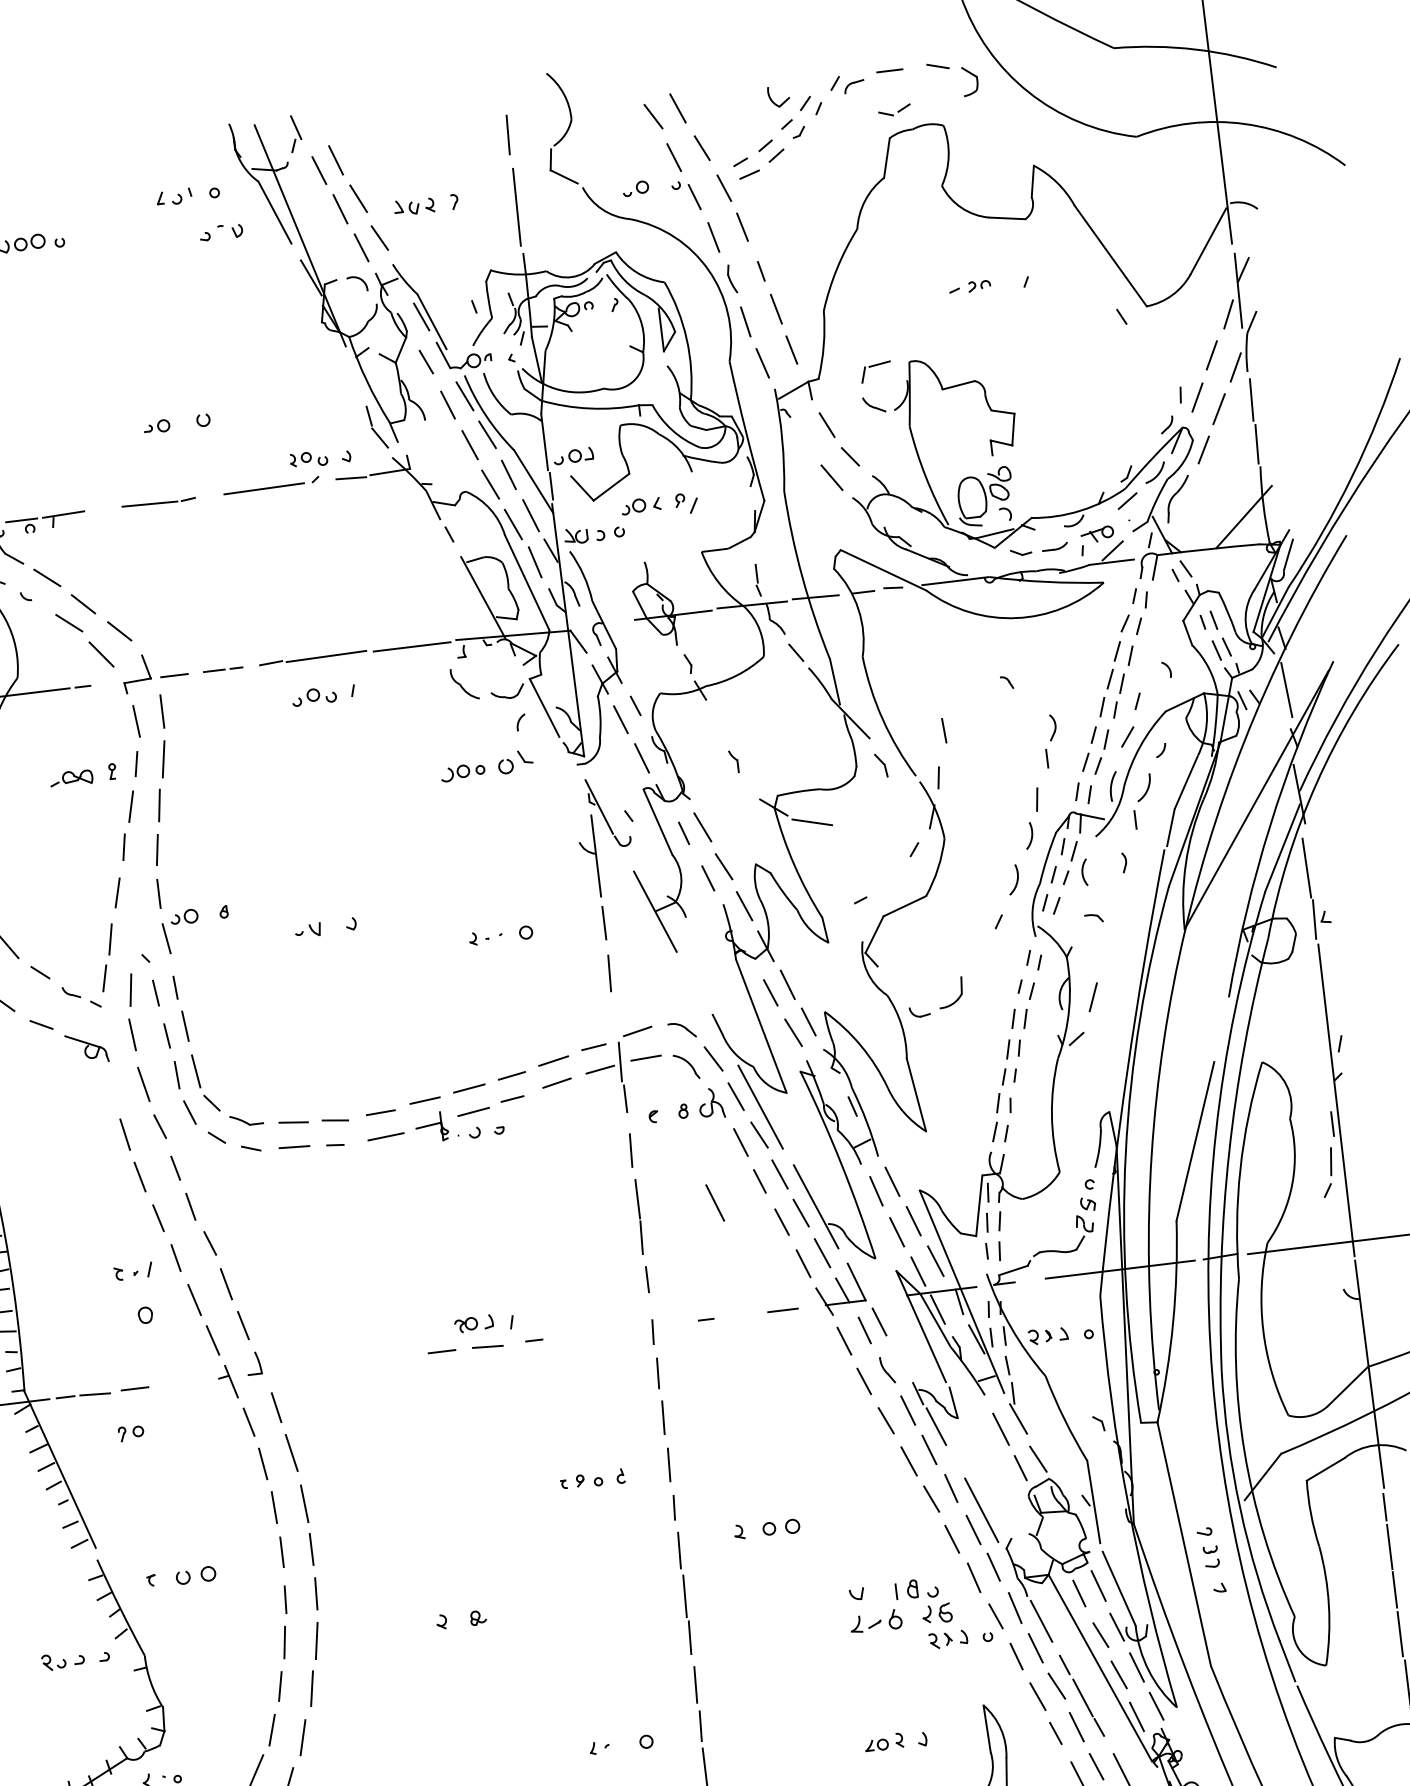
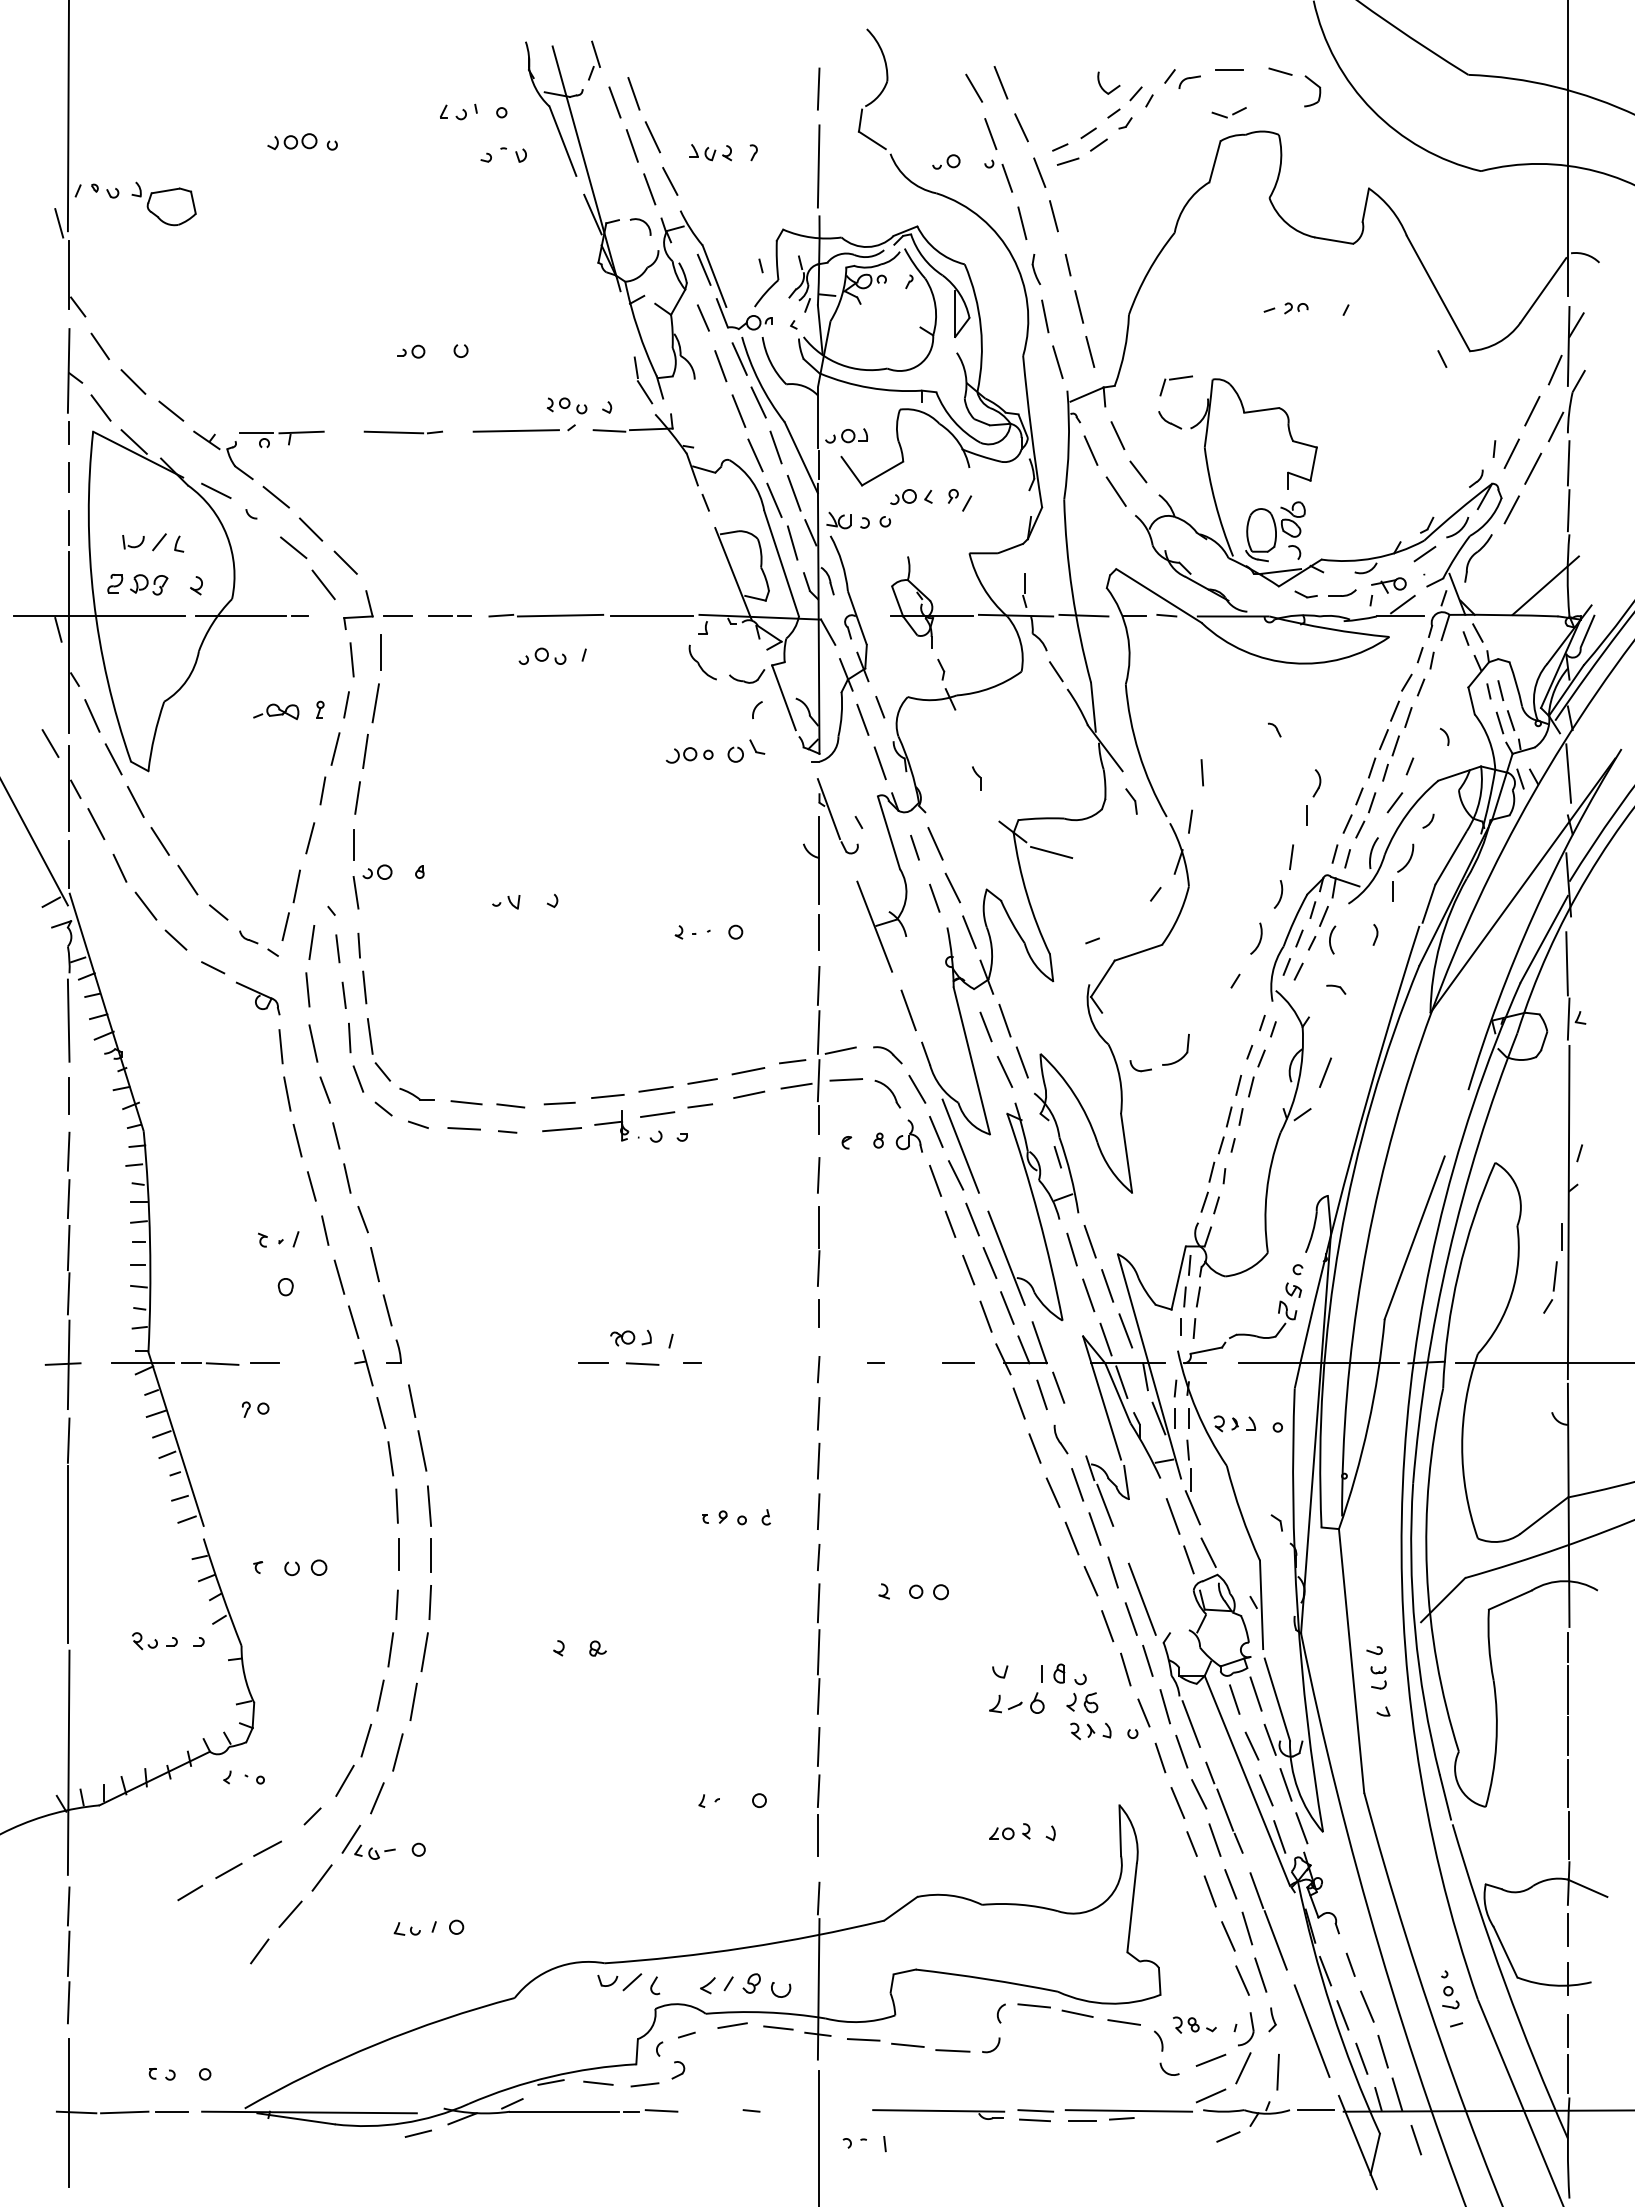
line: (803, 442) -> (1090, 450), added
line: (614, 1017) -> (818, 1032), added
line: (113, 1090) -> (280, 1046), added
line: (715, 1203) -> (908, 1010), moved

